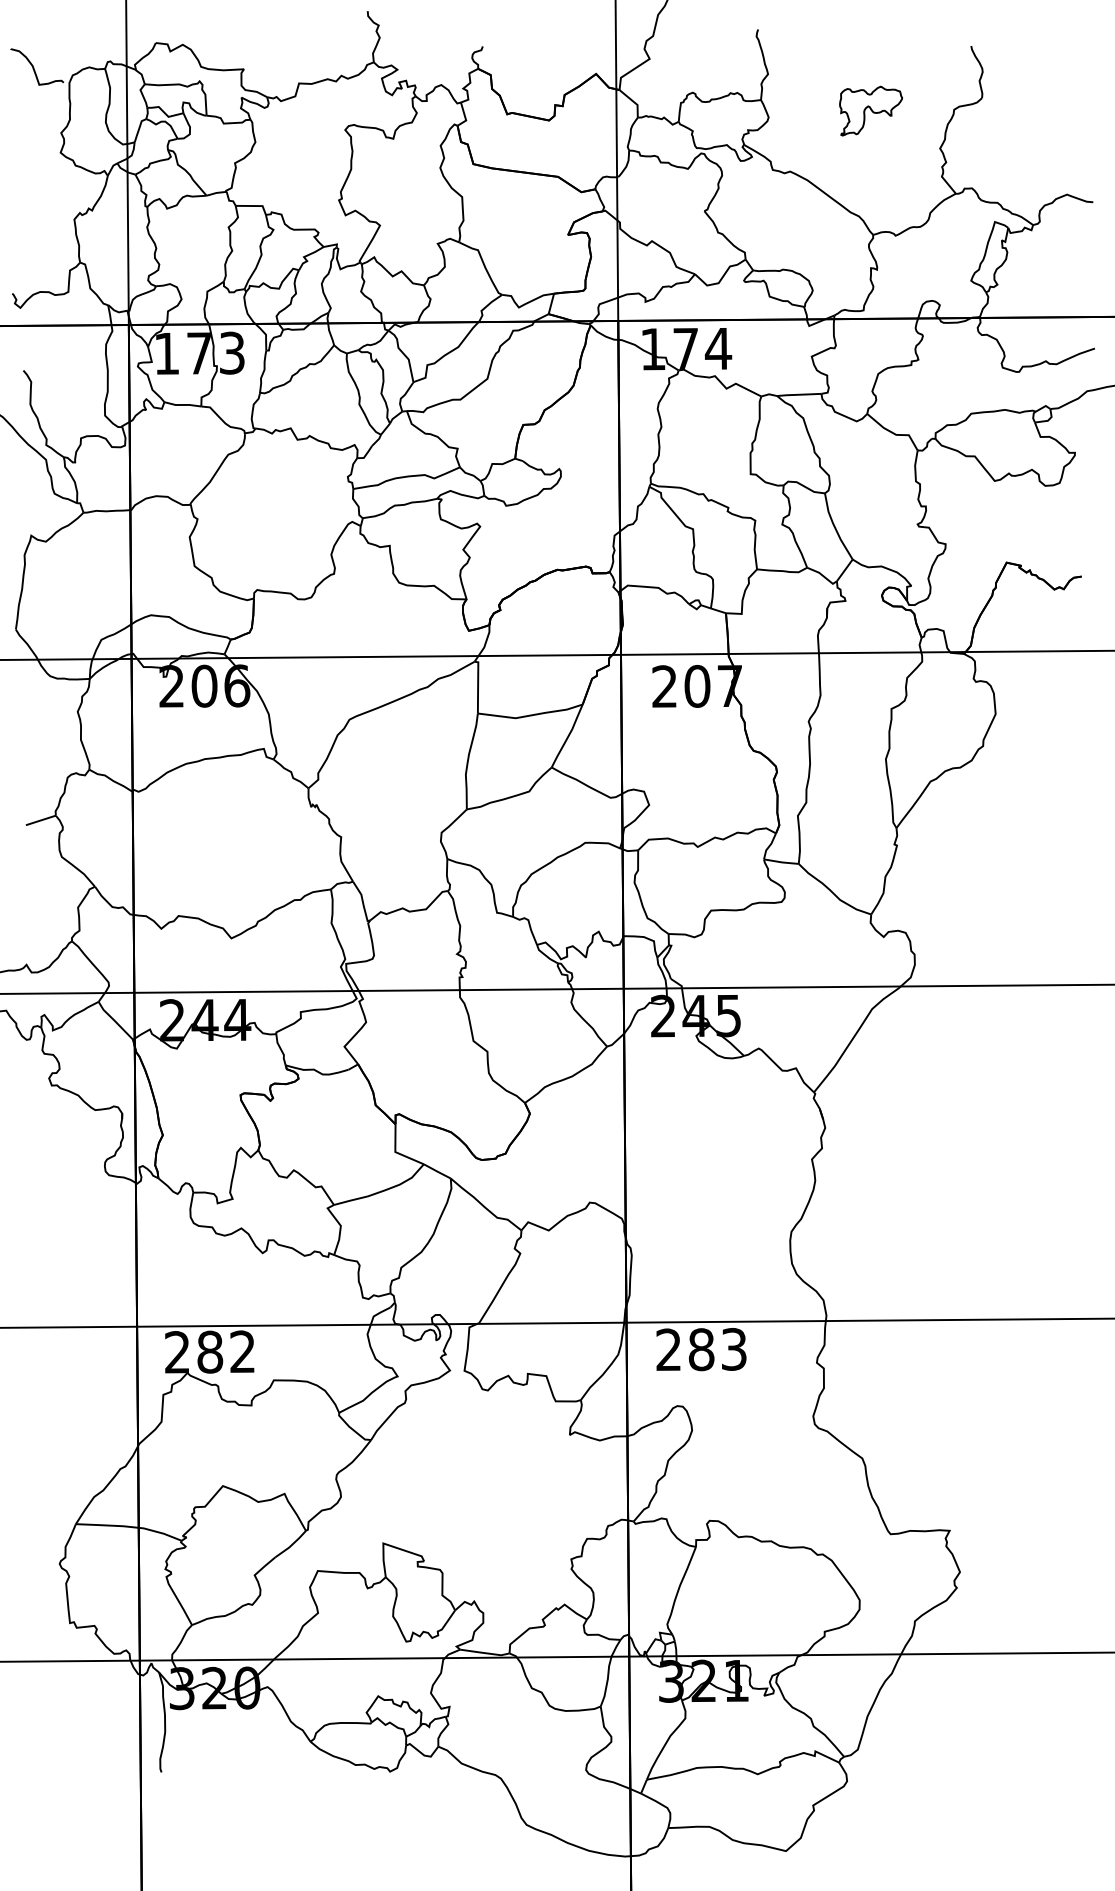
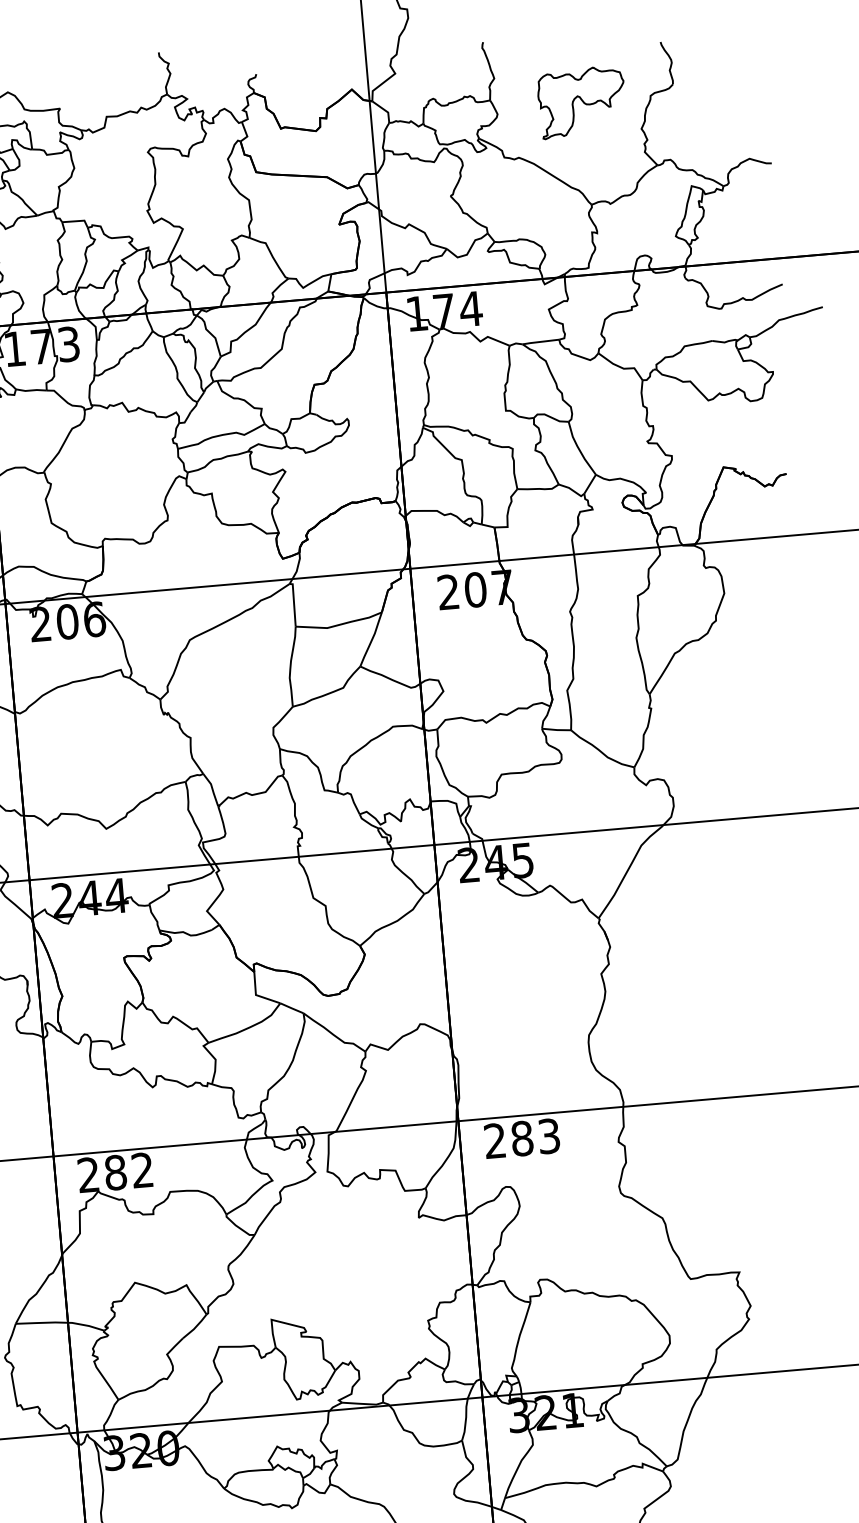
part: (870, 110) -> (581, 101), size x1.67

